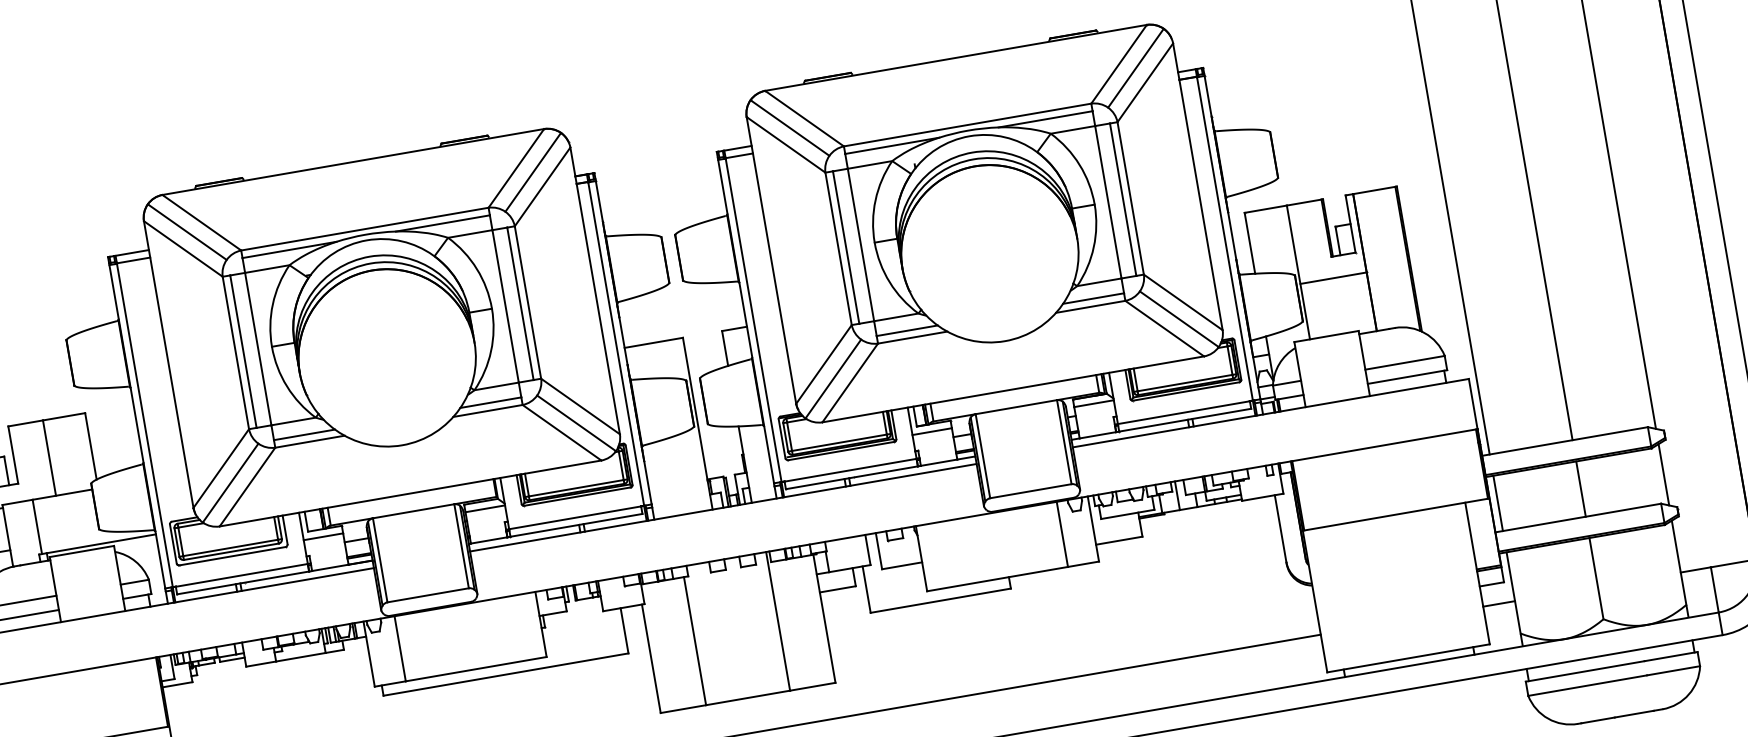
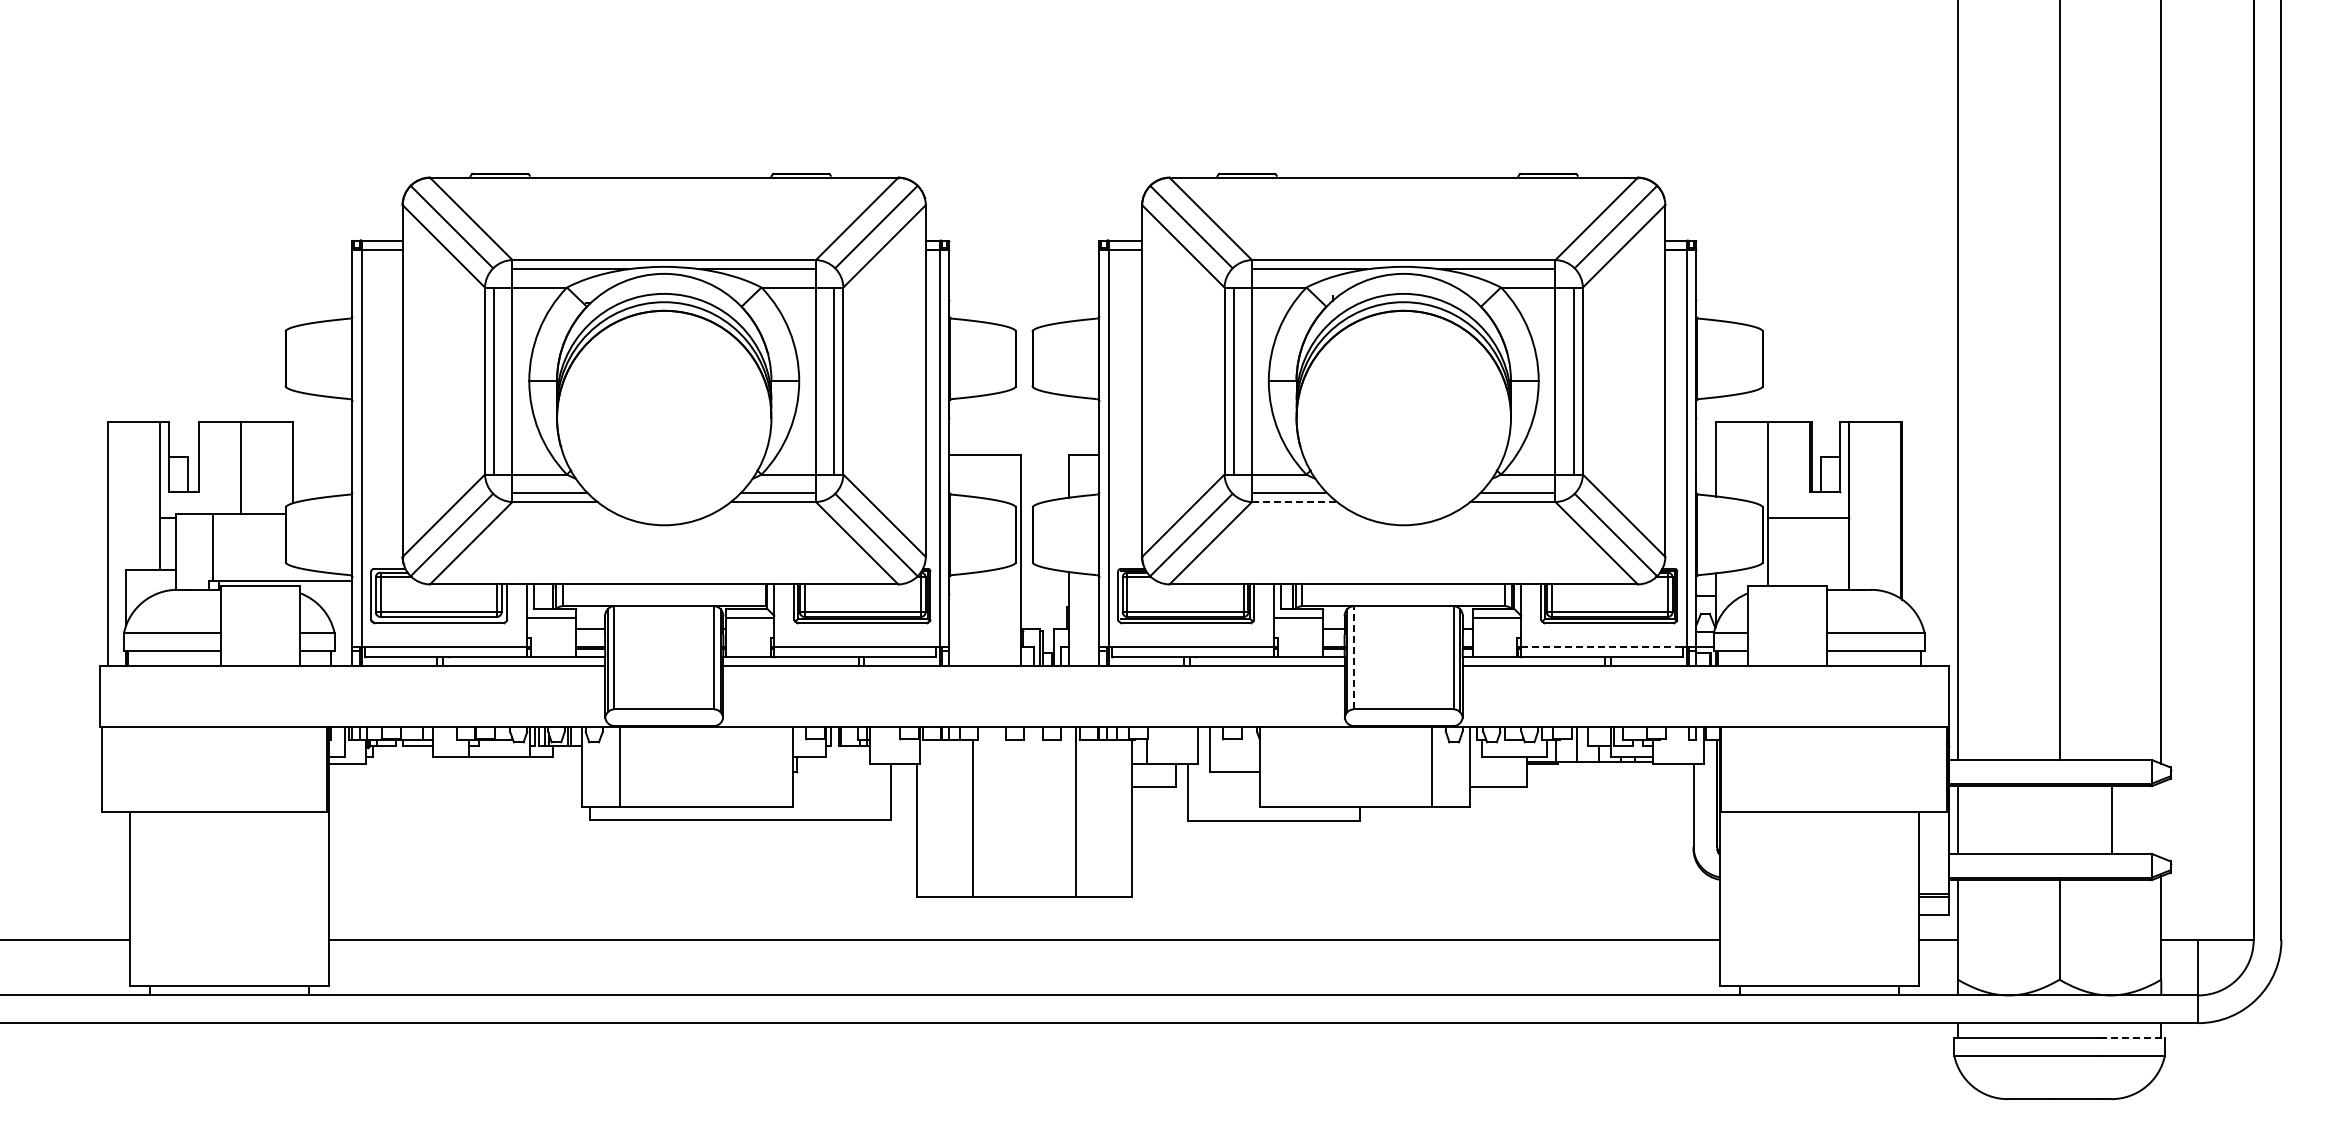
line: (912, 337) -> (1294, 502), solid -> dashed
line: (1184, 412) -> (1602, 647), solid -> dashed
line: (982, 456) -> (1353, 657), solid -> dashed
line: (1663, 474) -> (2161, 819), removed
line: (1580, 488) -> (2111, 819), moved
line: (1671, 656) -> (2132, 1038), solid -> dashed

